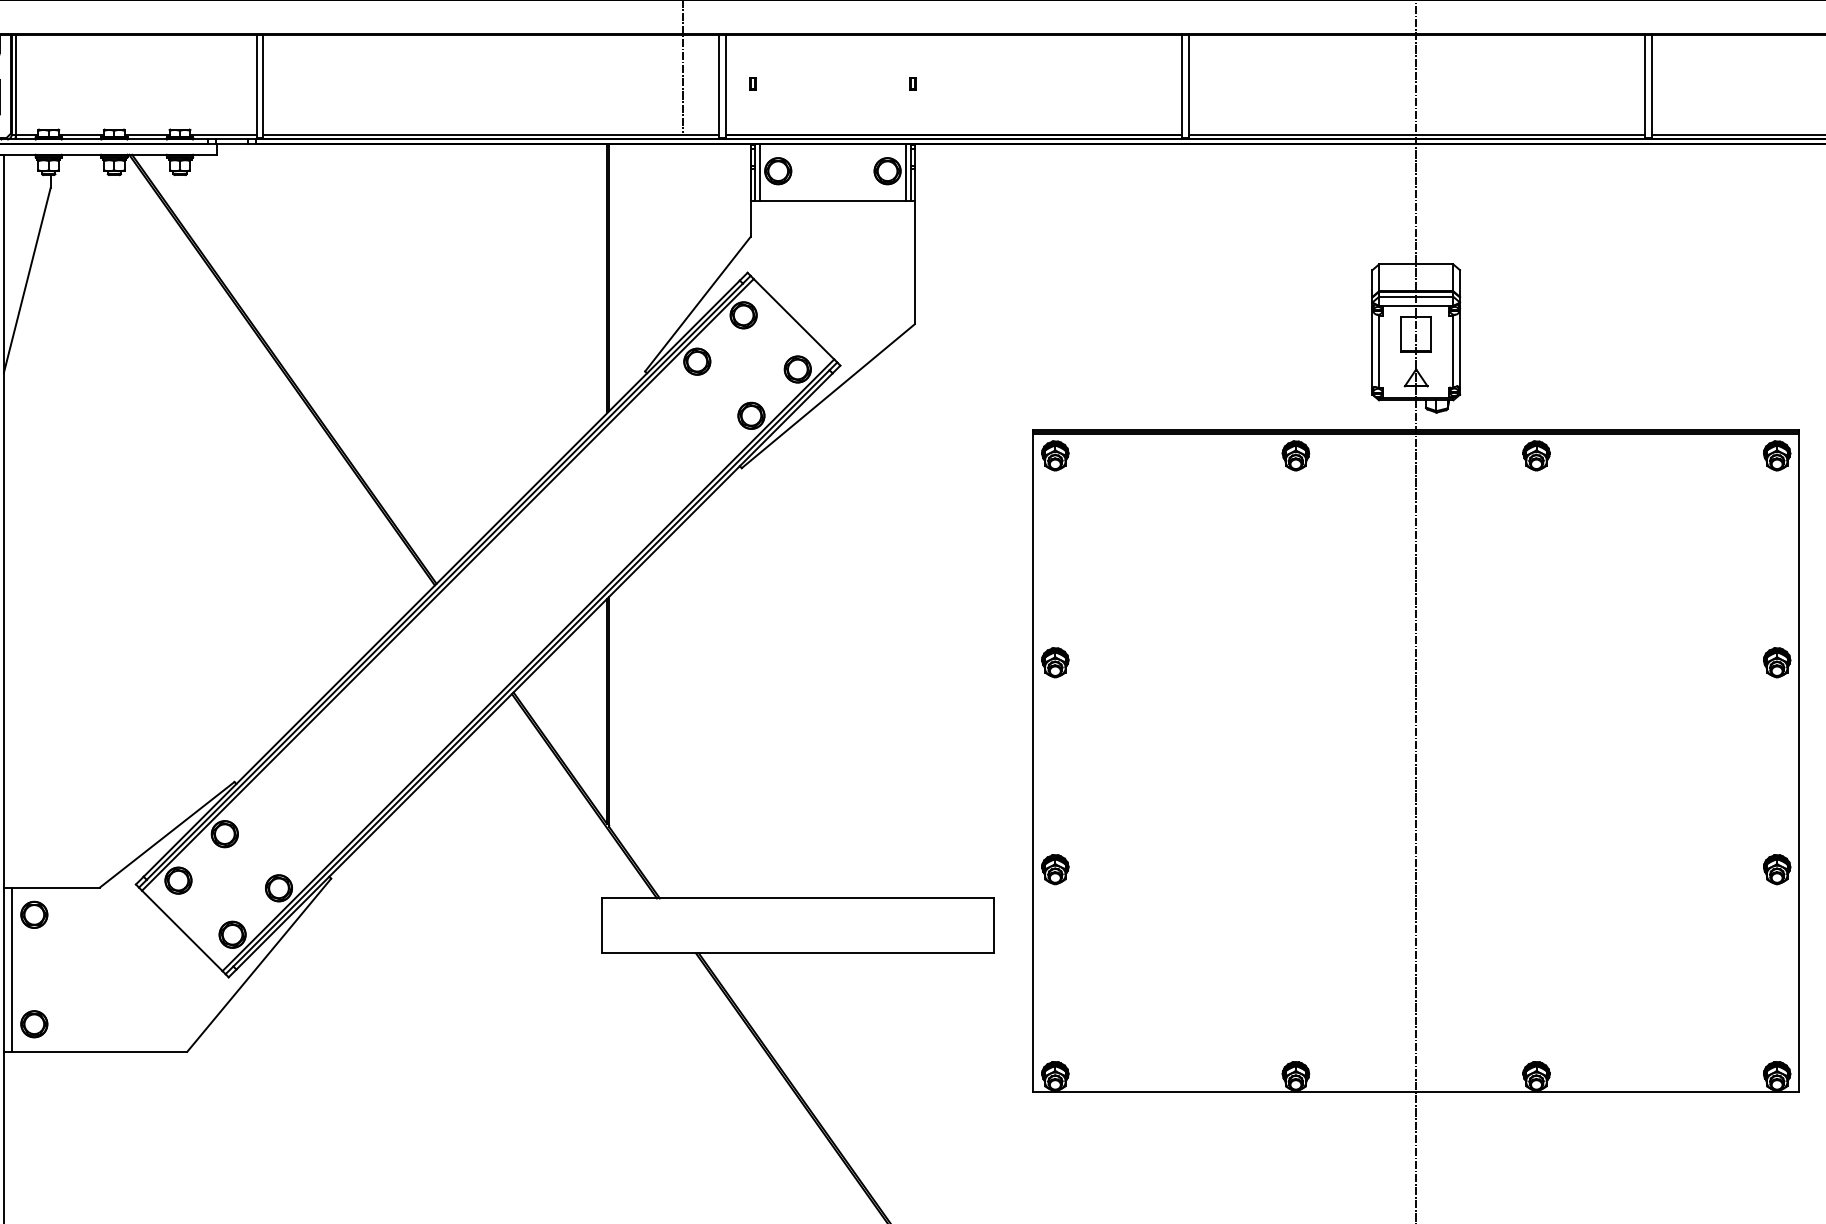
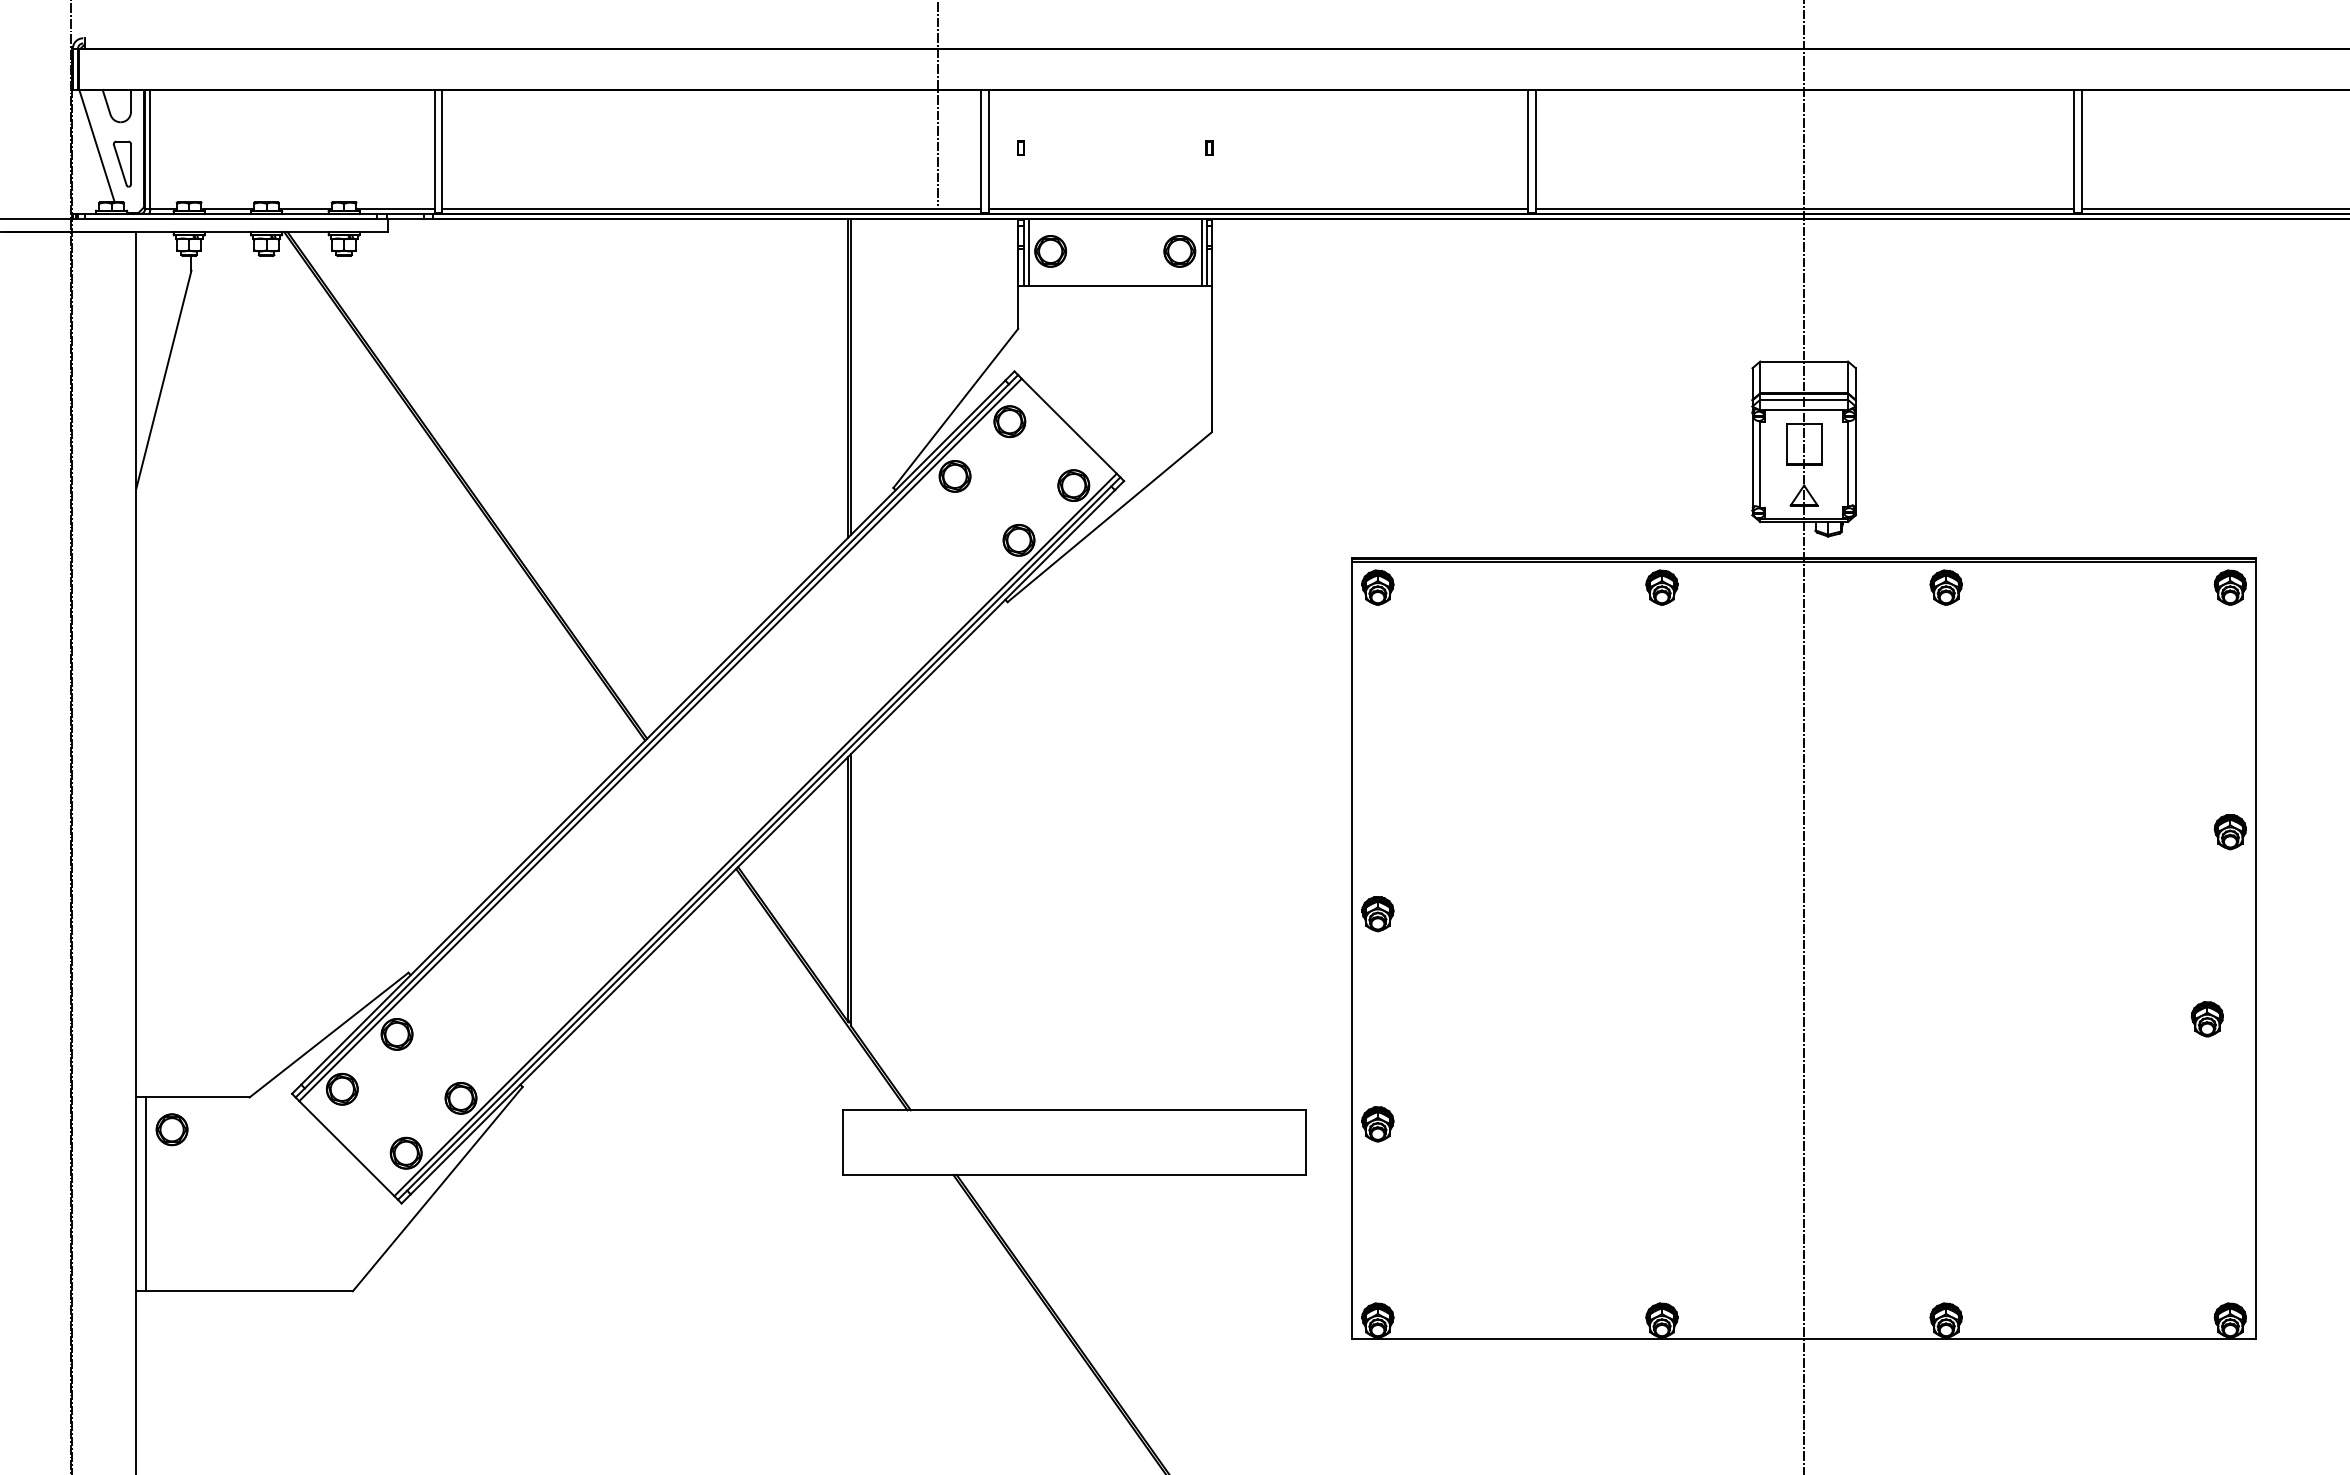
part: (1054, 663) -> (1377, 914), moved
part: (1054, 869) -> (1377, 1124), moved
part: (1776, 869) -> (2206, 1019), moved
part: (33, 1023) -> (171, 1258), removed

